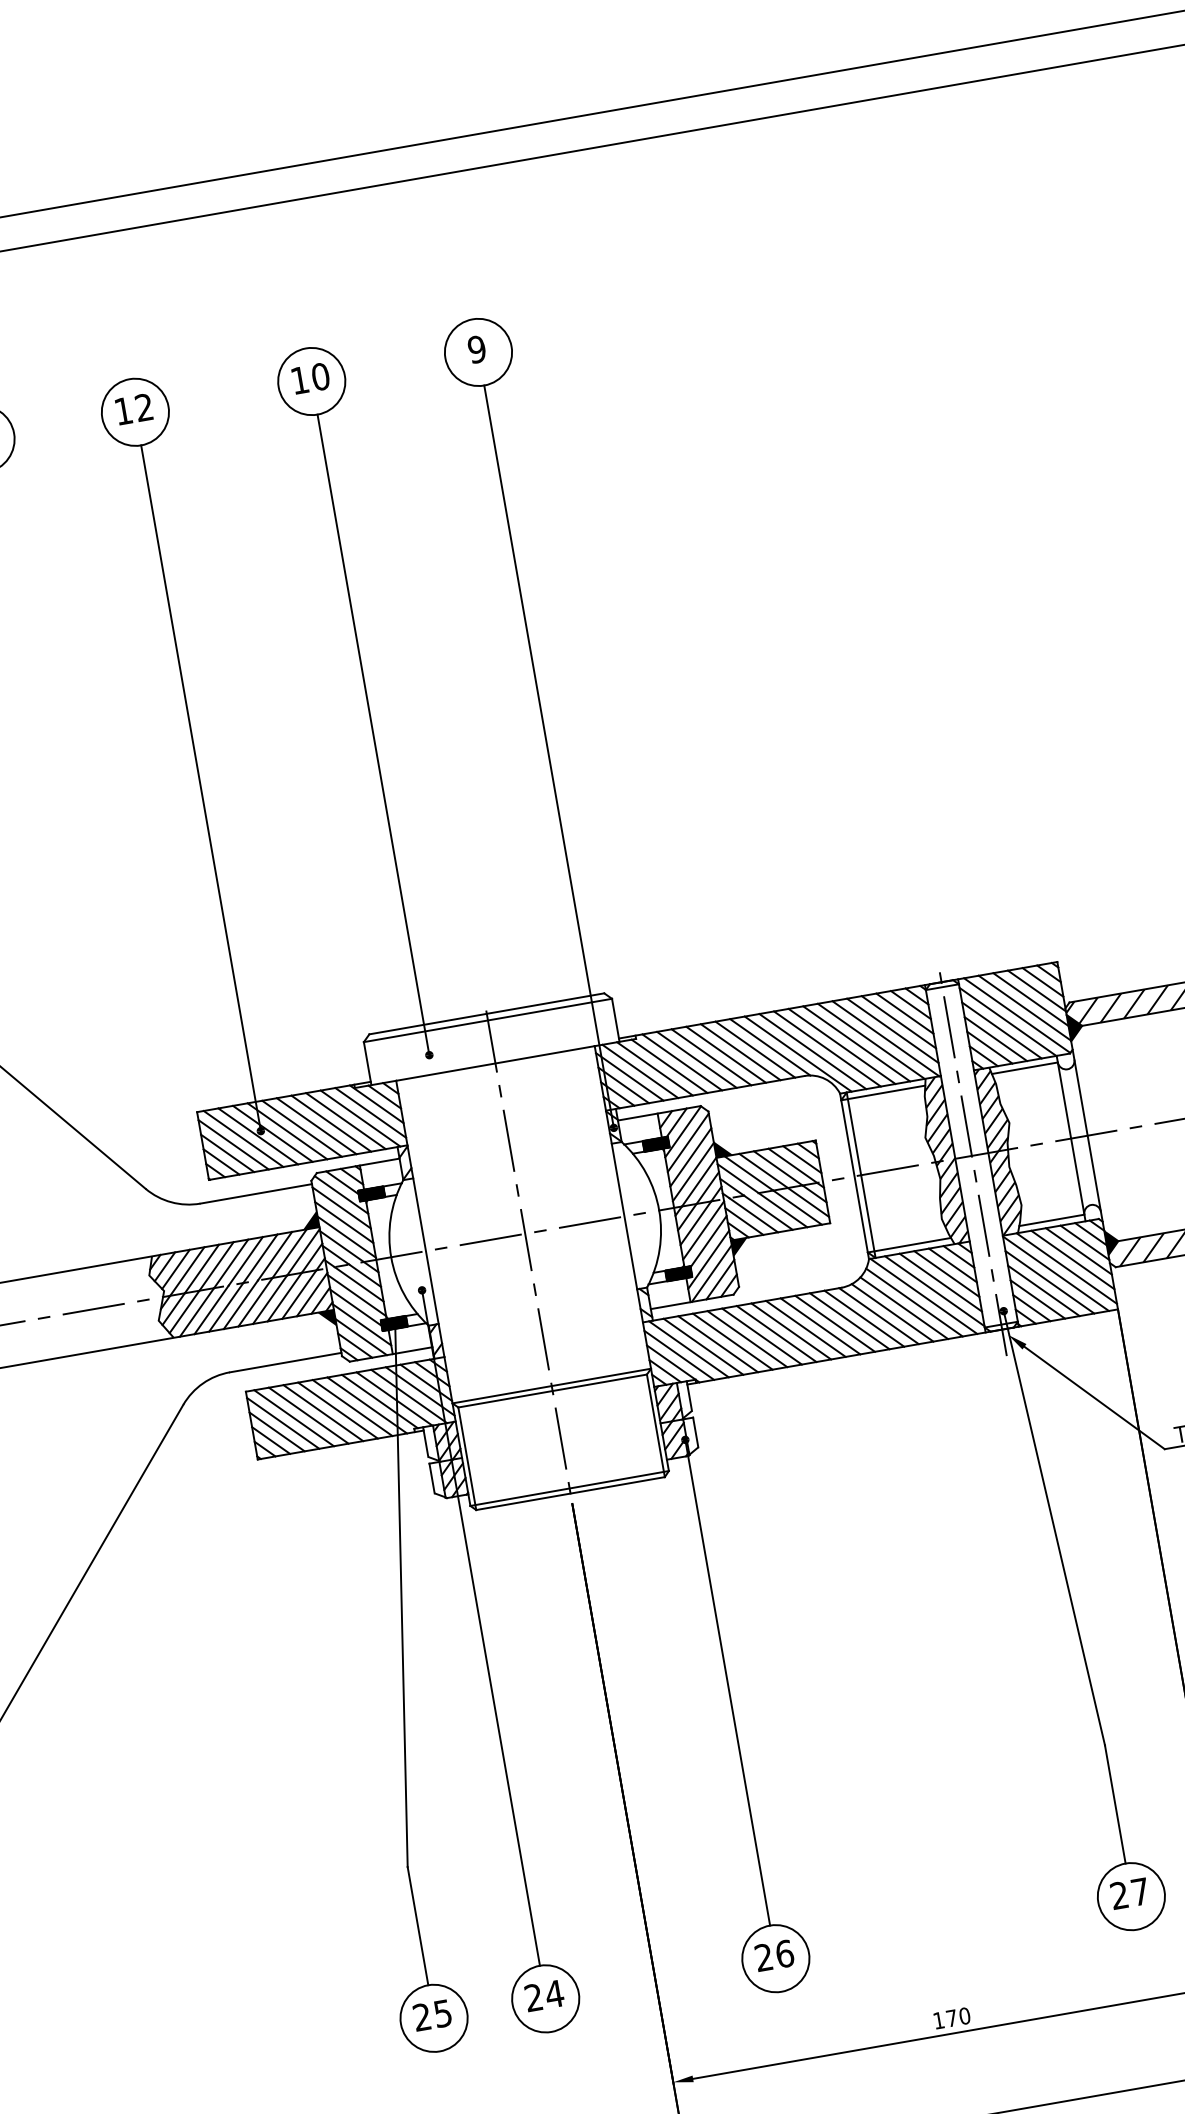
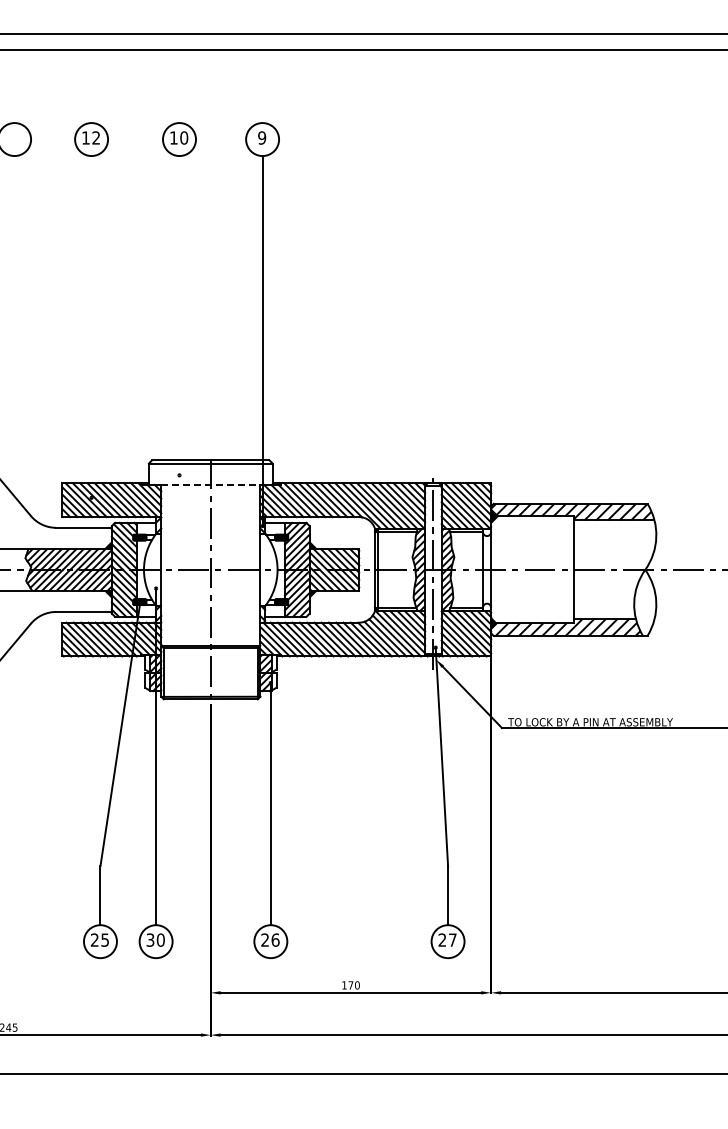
line: (373, 734) -> (179, 315), removed
line: (200, 787) -> (91, 326), removed
line: (496, 1062) -> (211, 484), solid -> dashed
text: (543, 1994) -> (155, 939), 24 -> 30

